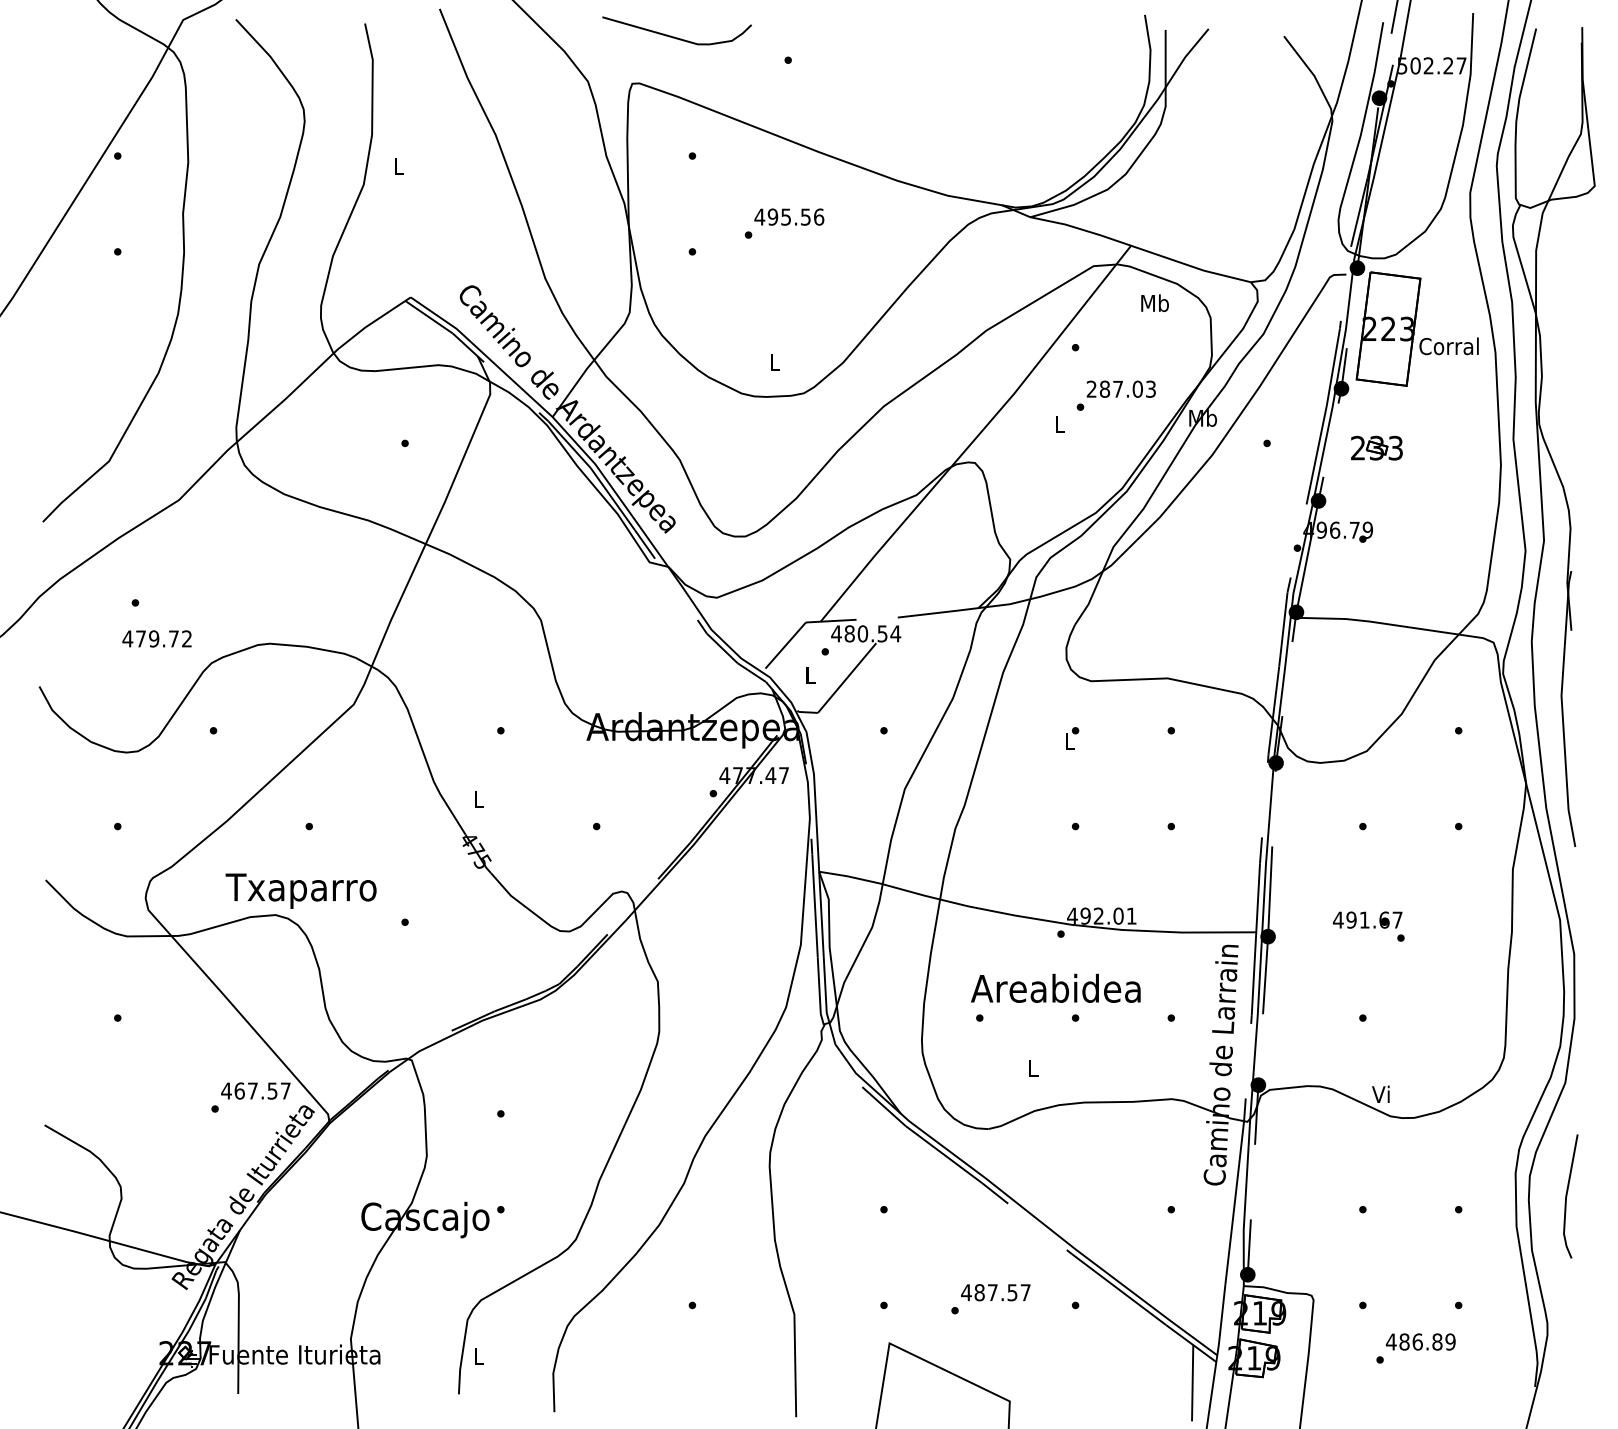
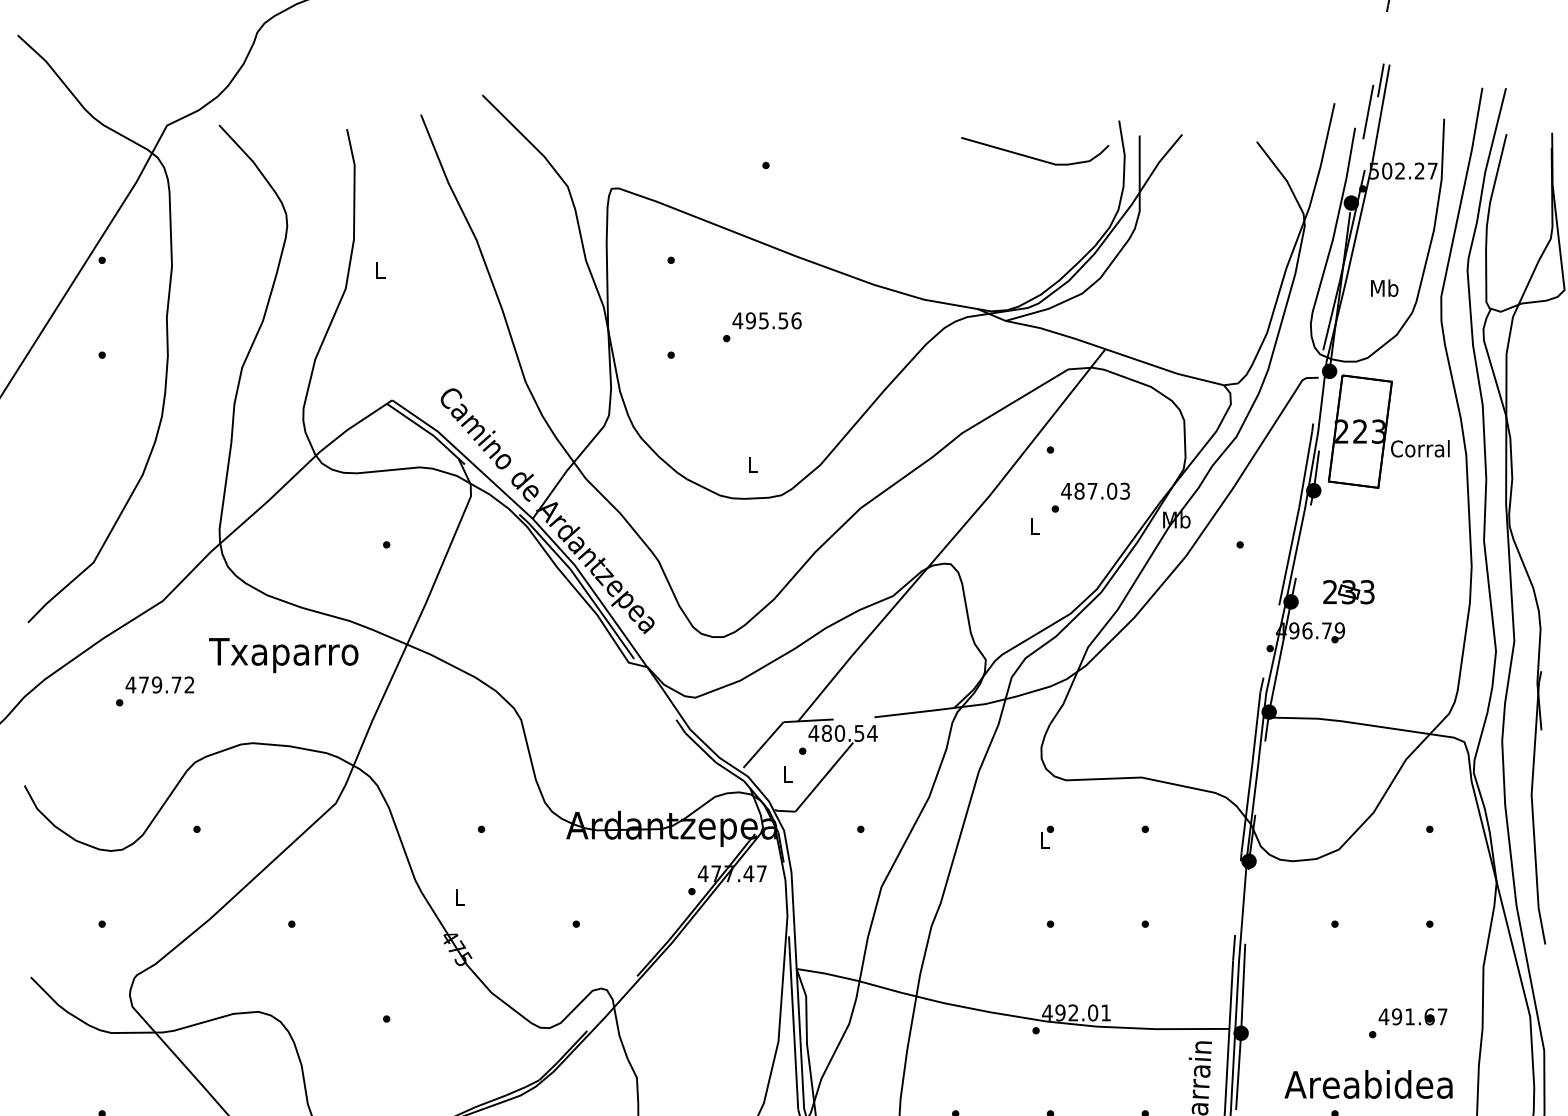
curve: (674, 36) -> (1032, 156), moved
text: (1154, 302) -> (1384, 287), moved
text: (1091, 388) -> (1066, 490), 287.03 -> 487.03
part: (1376, 447) -> (1348, 591), moved
text: (156, 638) -> (159, 684), moved
text: (300, 890) -> (283, 654), moved
text: (1367, 919) -> (1412, 1016), moved
text: (1055, 987) -> (1368, 1083), moved

